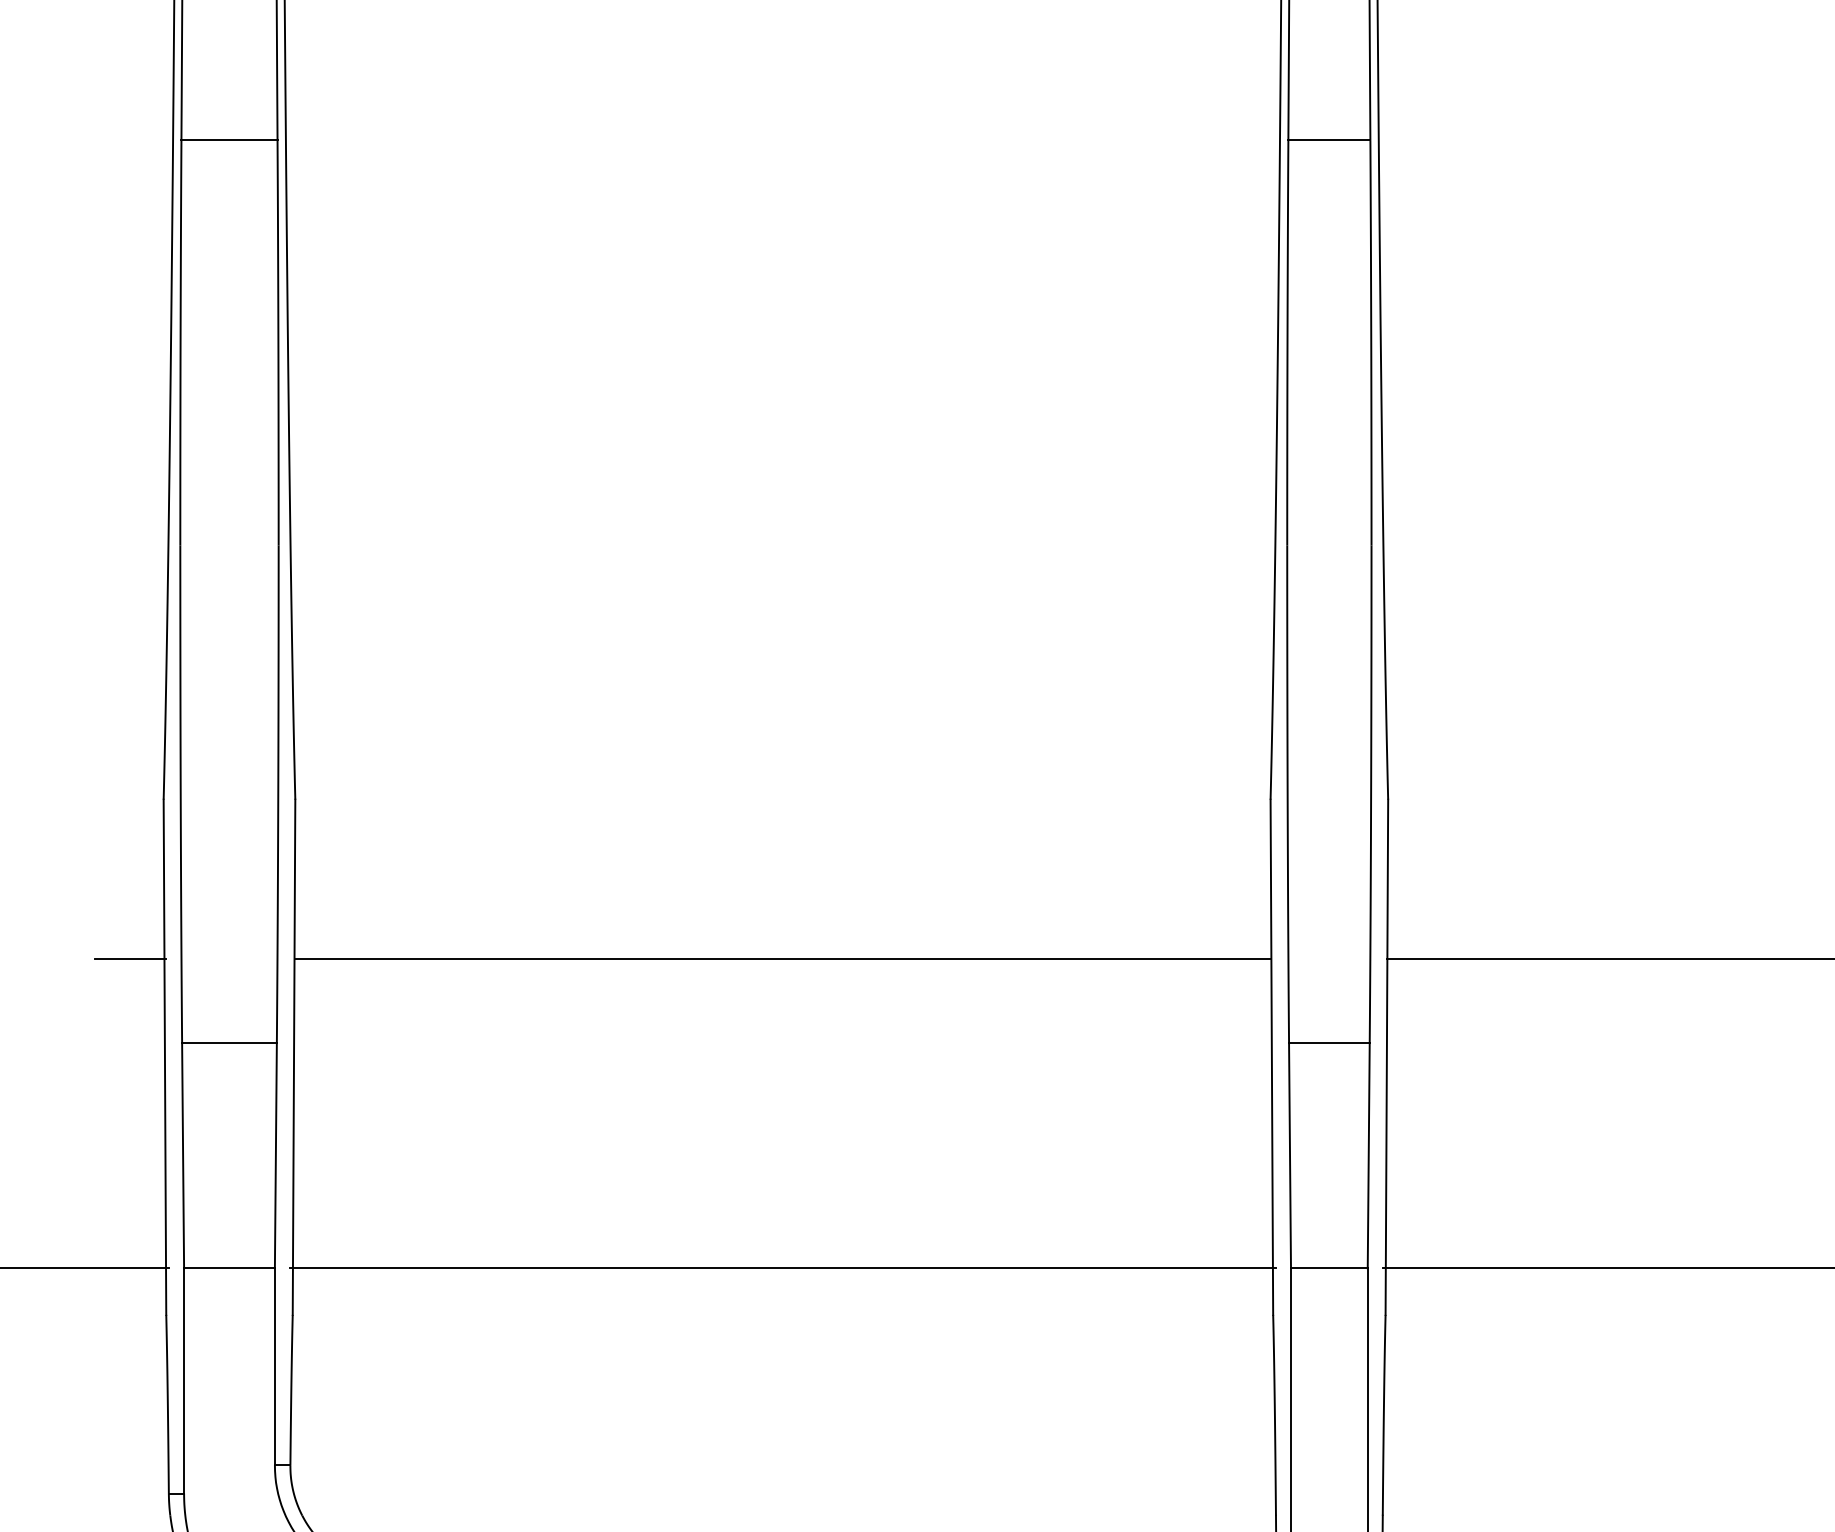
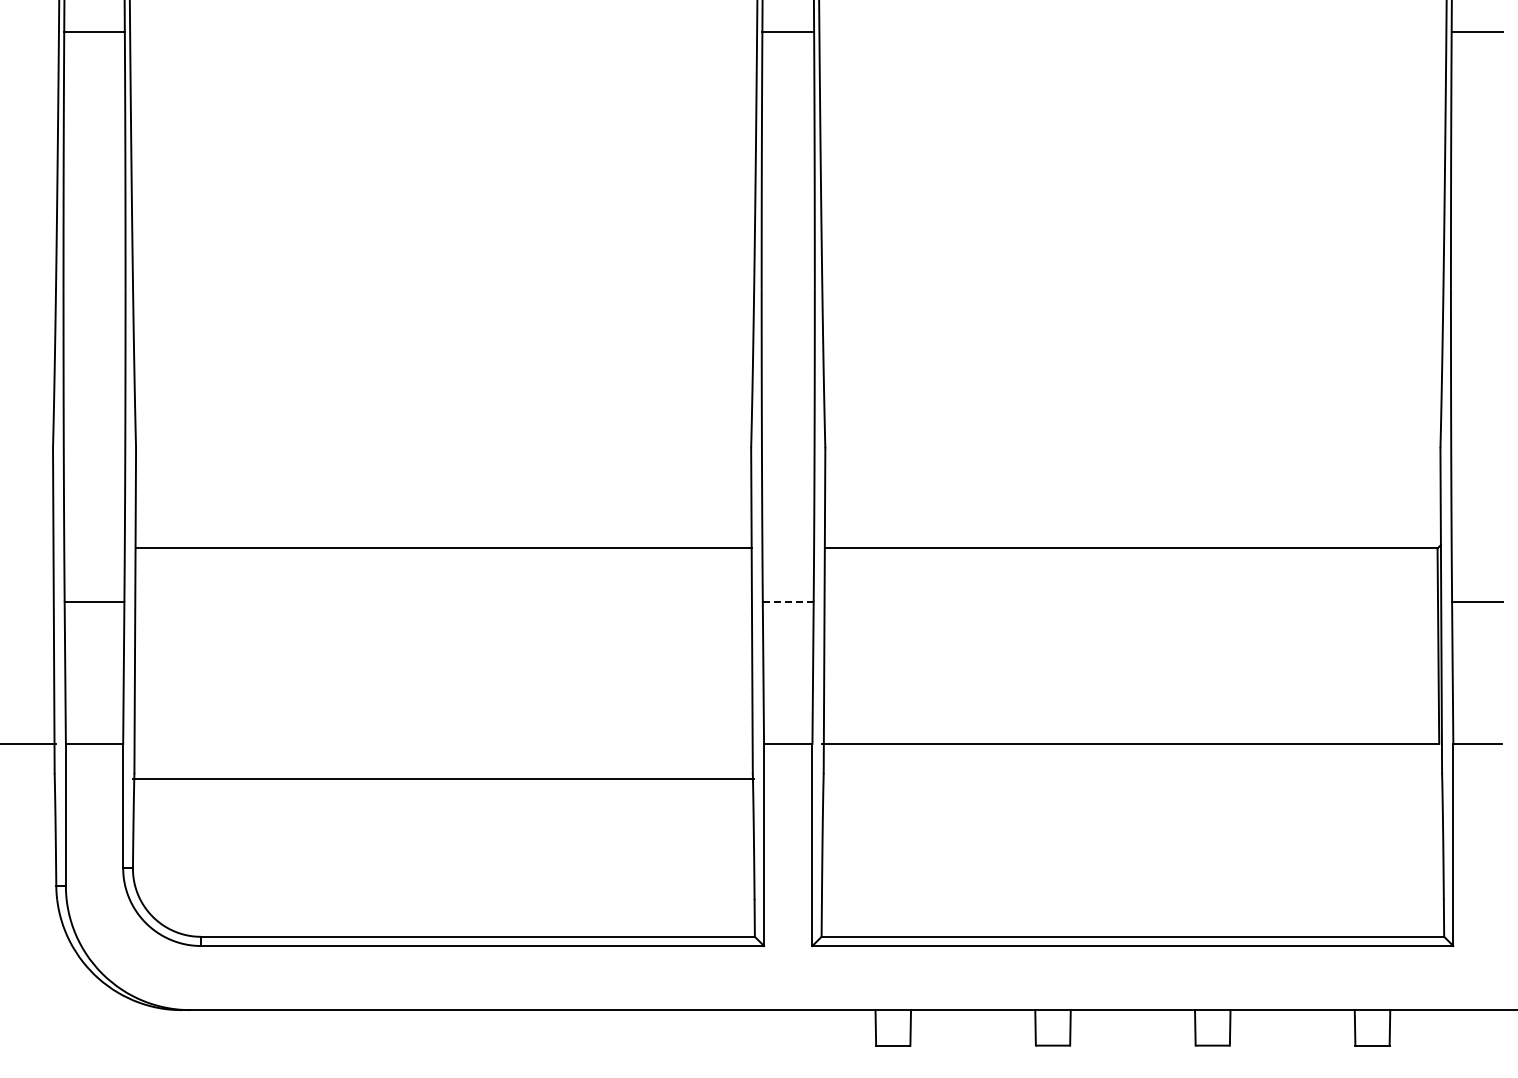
line: (129, 958) -> (31, 548), removed
line: (1328, 1042) -> (787, 601), solid -> dashed
line: (782, 1267) -> (443, 778), moved

